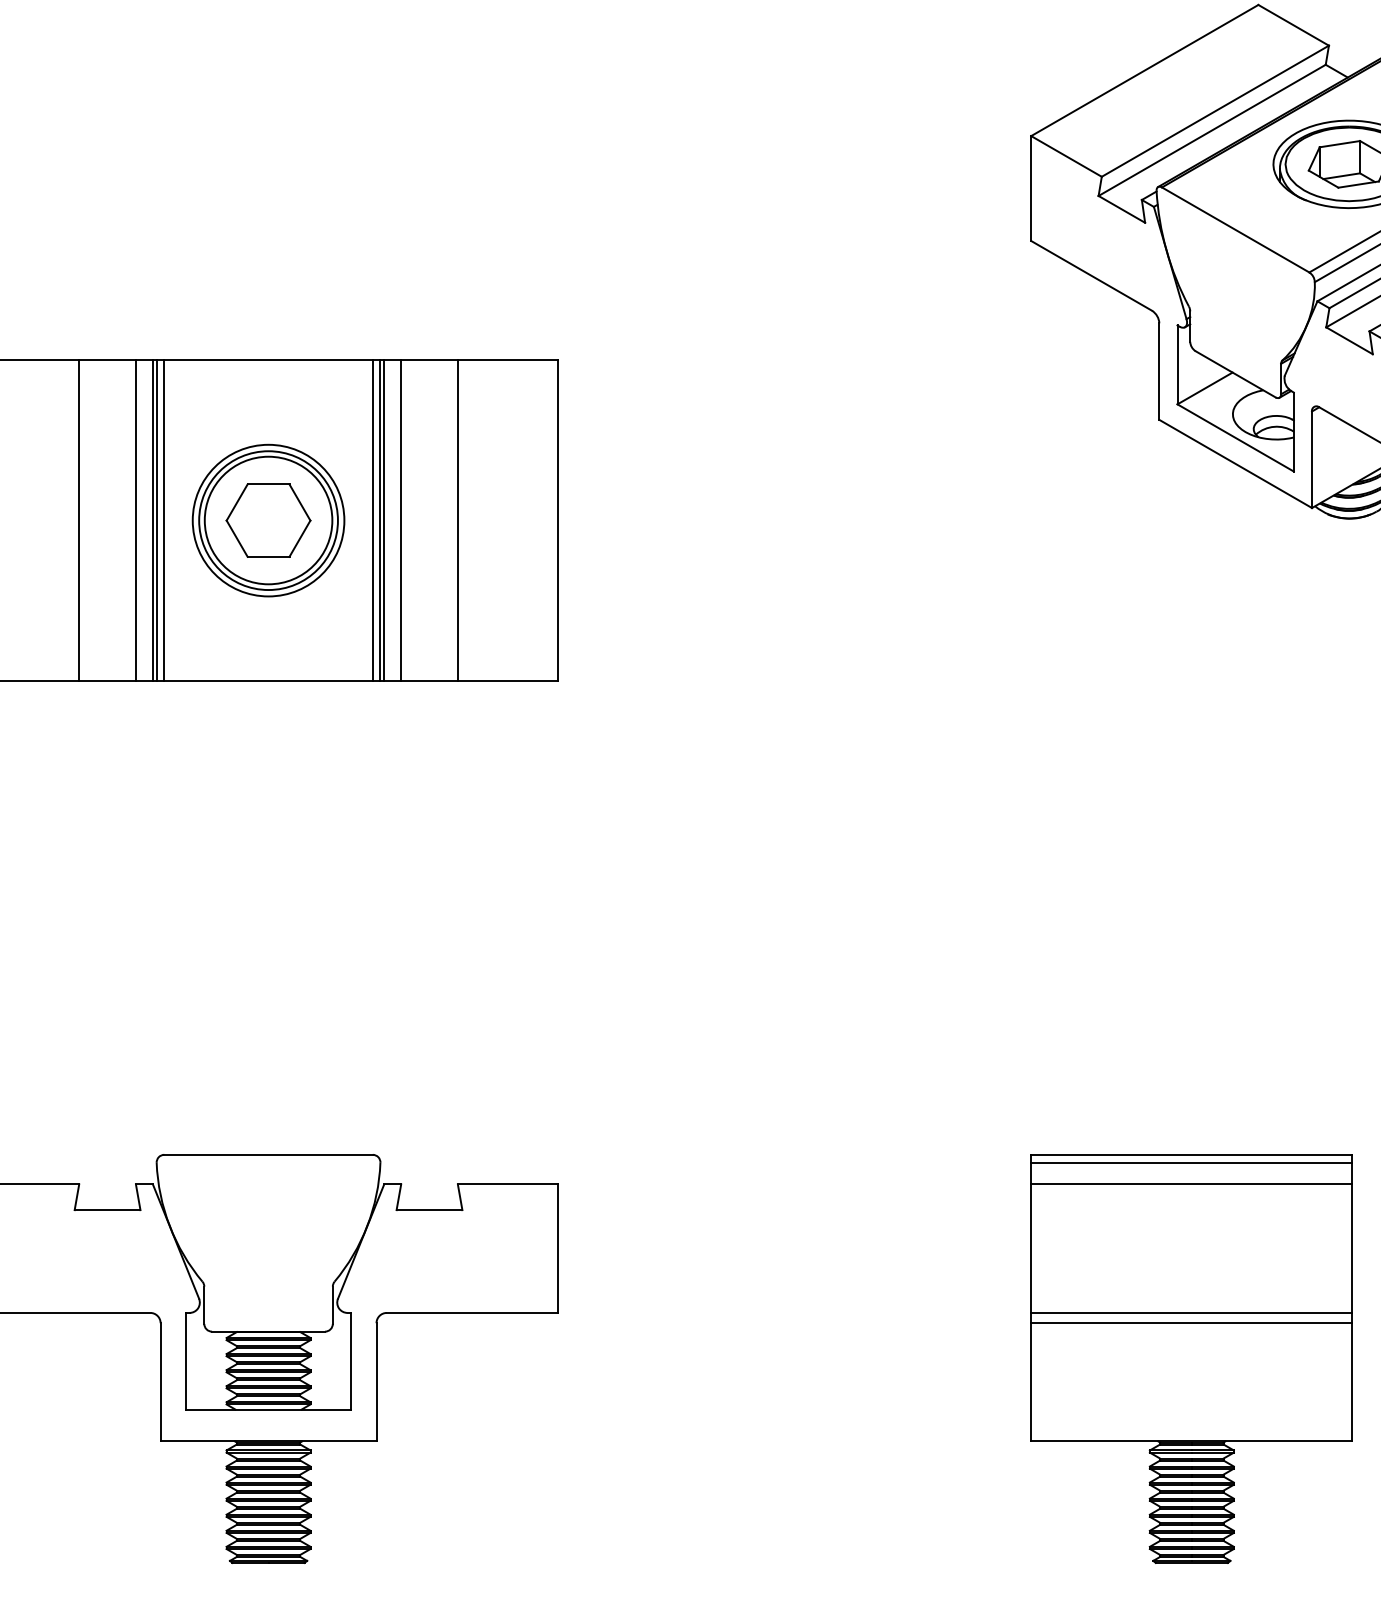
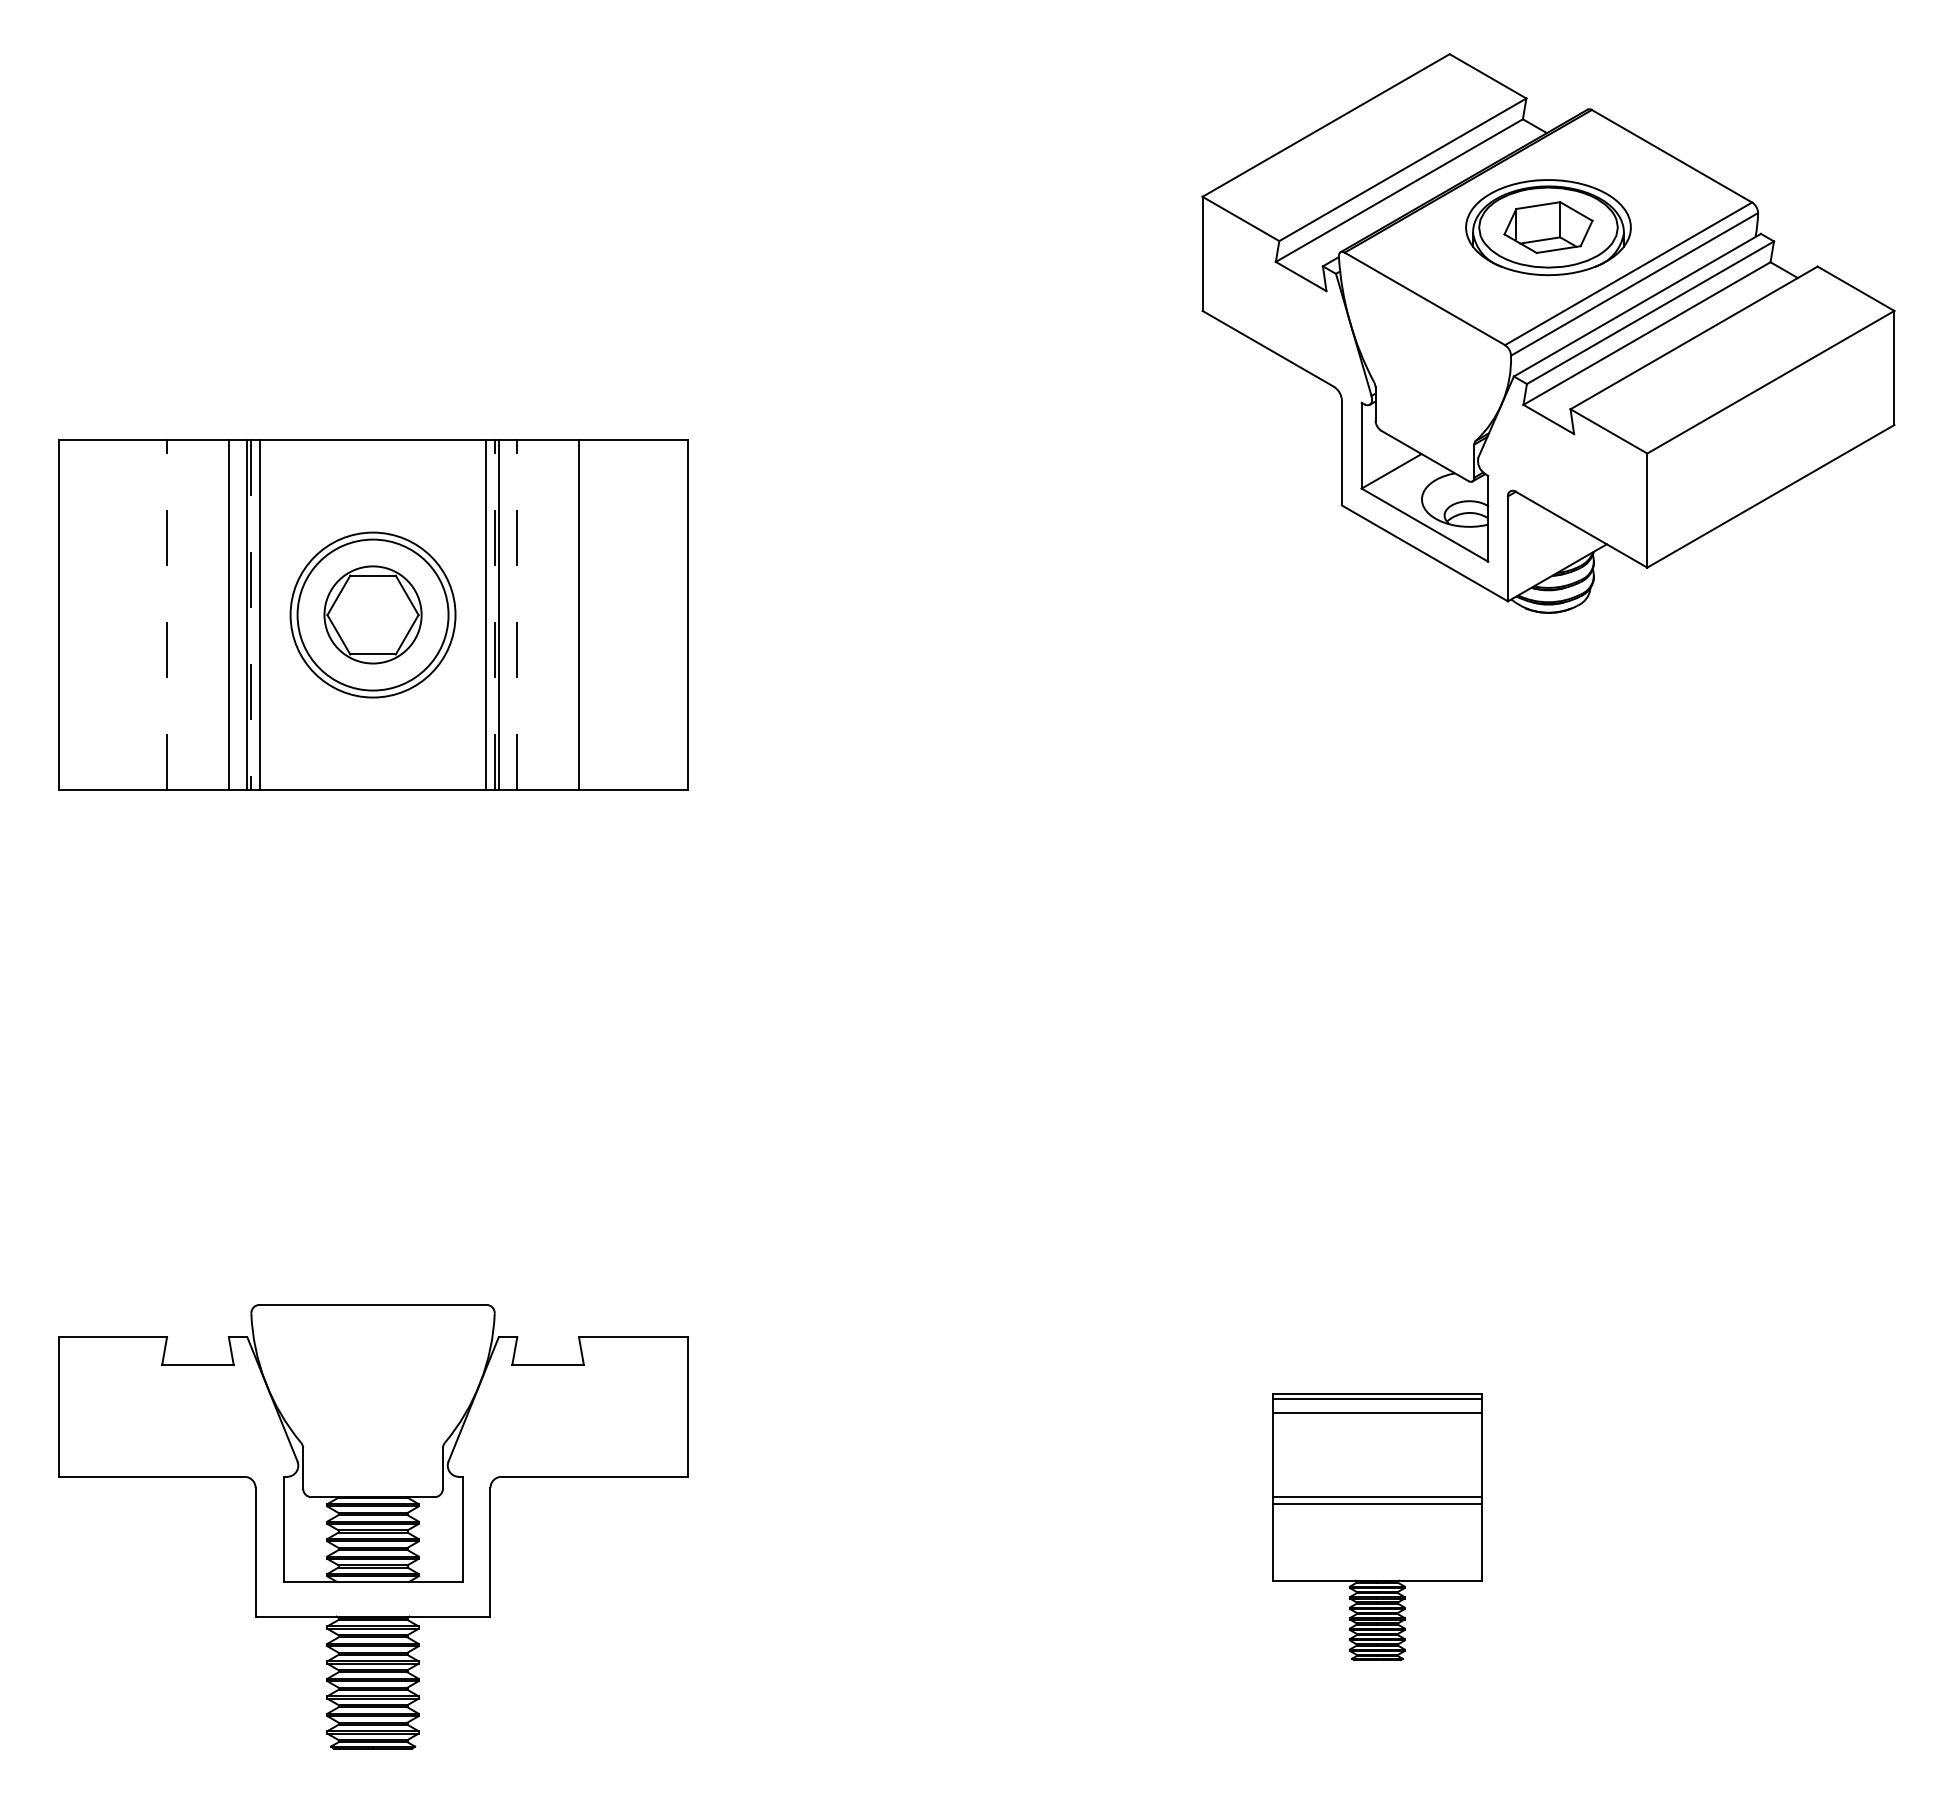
circle: (268, 520) -> (372, 614), size x0.7
line: (79, 521) -> (167, 615), solid -> dashed
line: (156, 521) -> (251, 615), solid -> dashed
line: (380, 521) -> (494, 615), solid -> dashed
line: (401, 521) -> (517, 615), solid -> dashed
part: (1192, 1358) -> (1377, 1526), size x0.6

